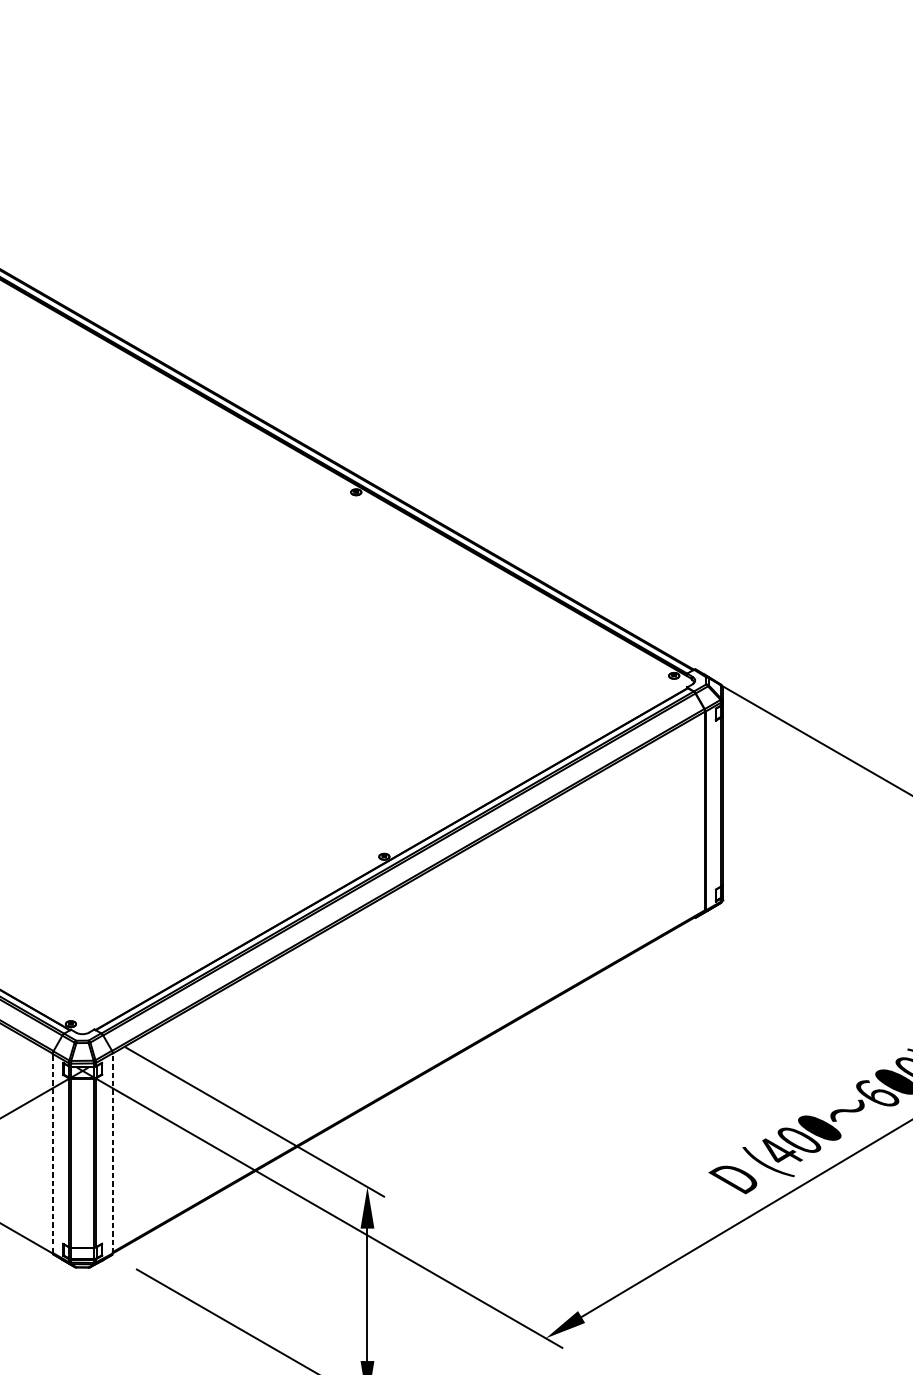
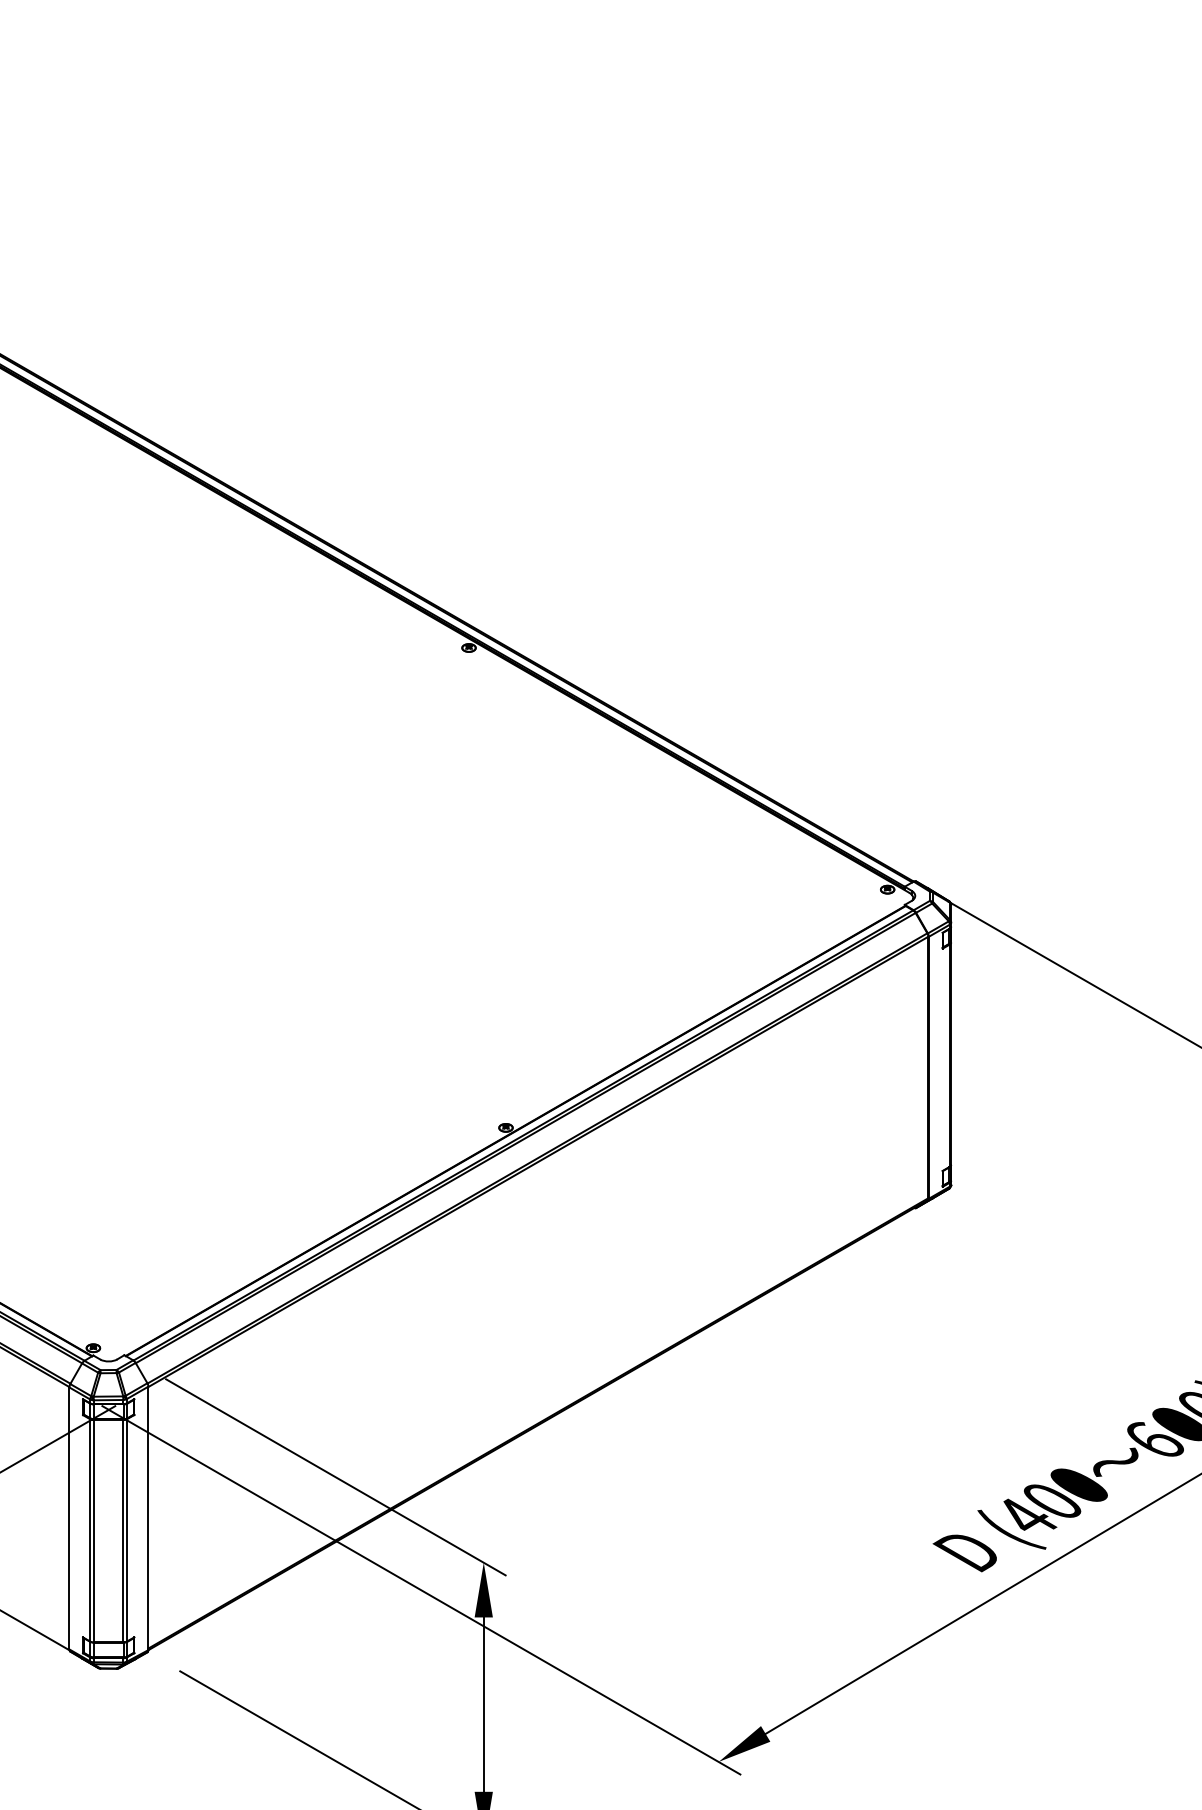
line: (52, 1153) -> (69, 1518), dashed -> solid
line: (112, 1153) -> (148, 1518), dashed -> solid

